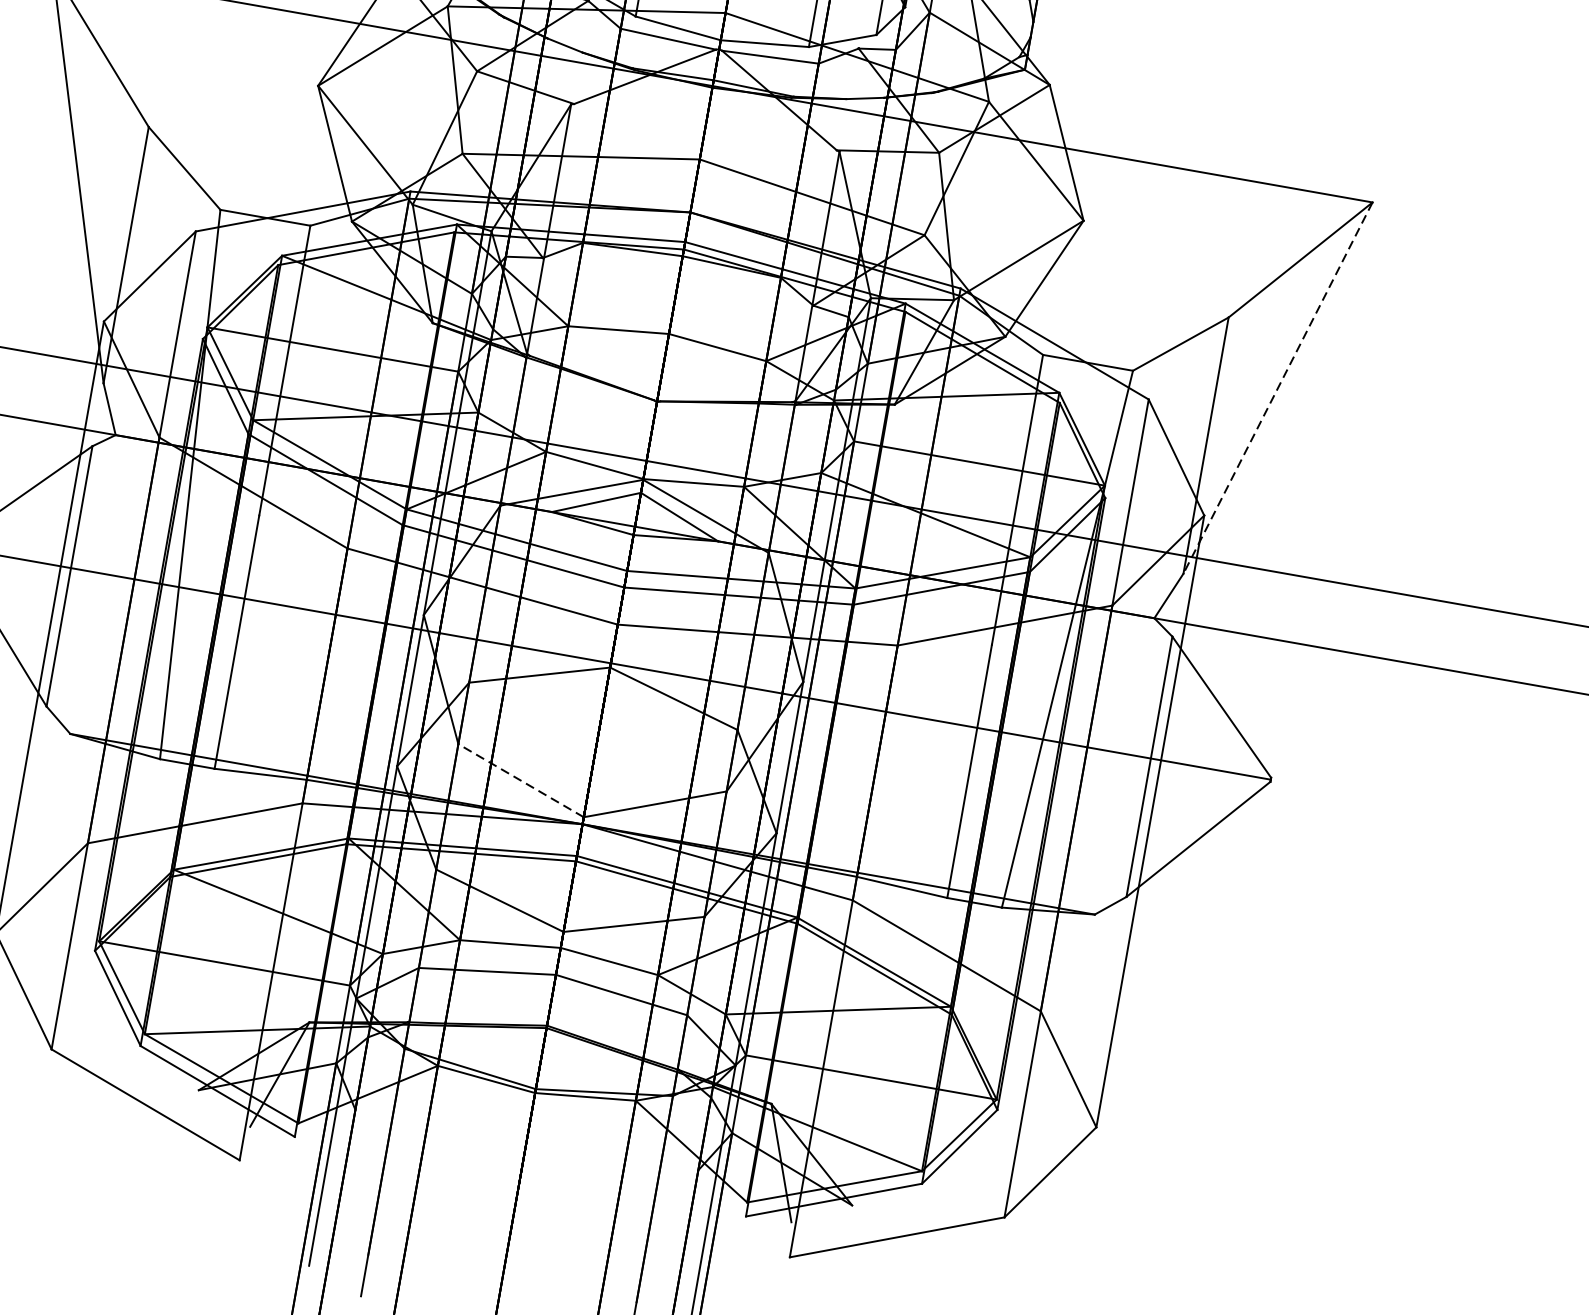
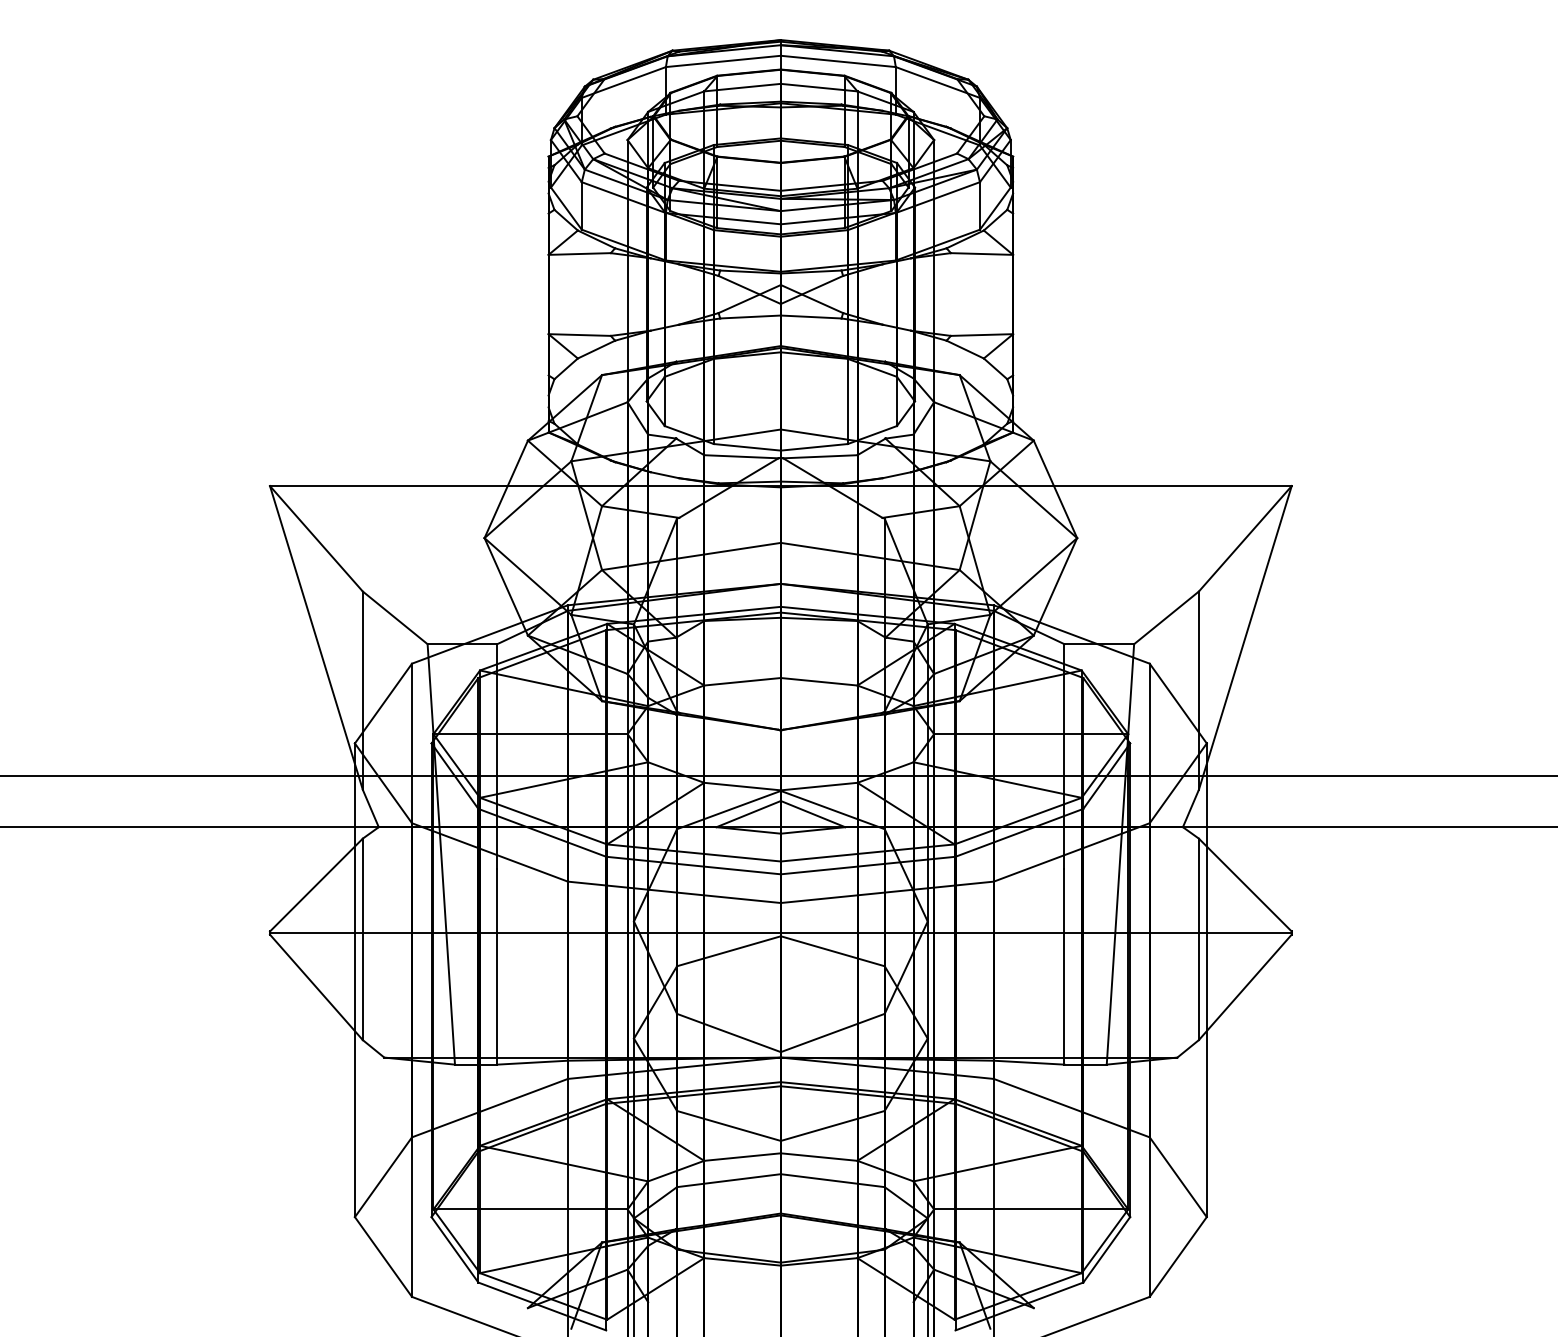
line: (1278, 387) -> (1245, 637), dashed -> solid
line: (520, 779) -> (728, 1032), dashed -> solid

